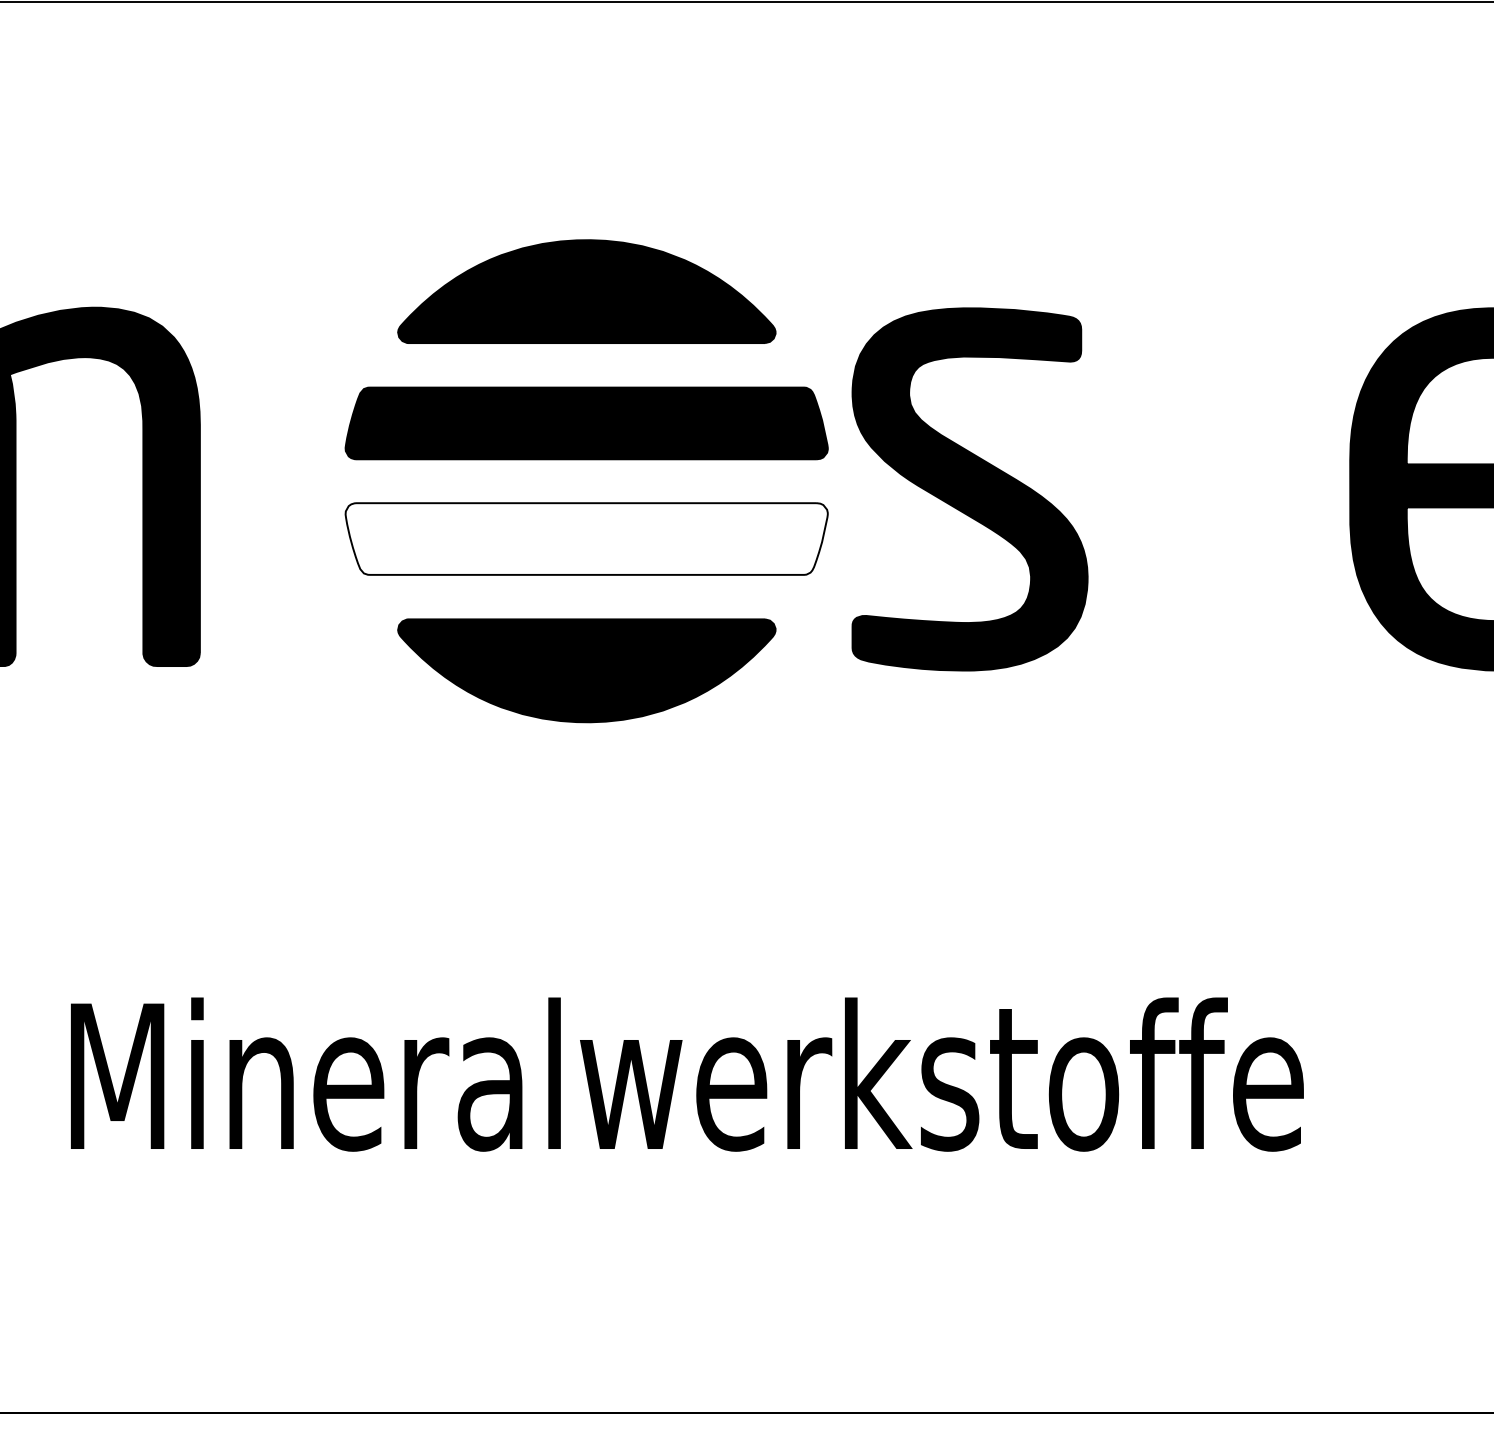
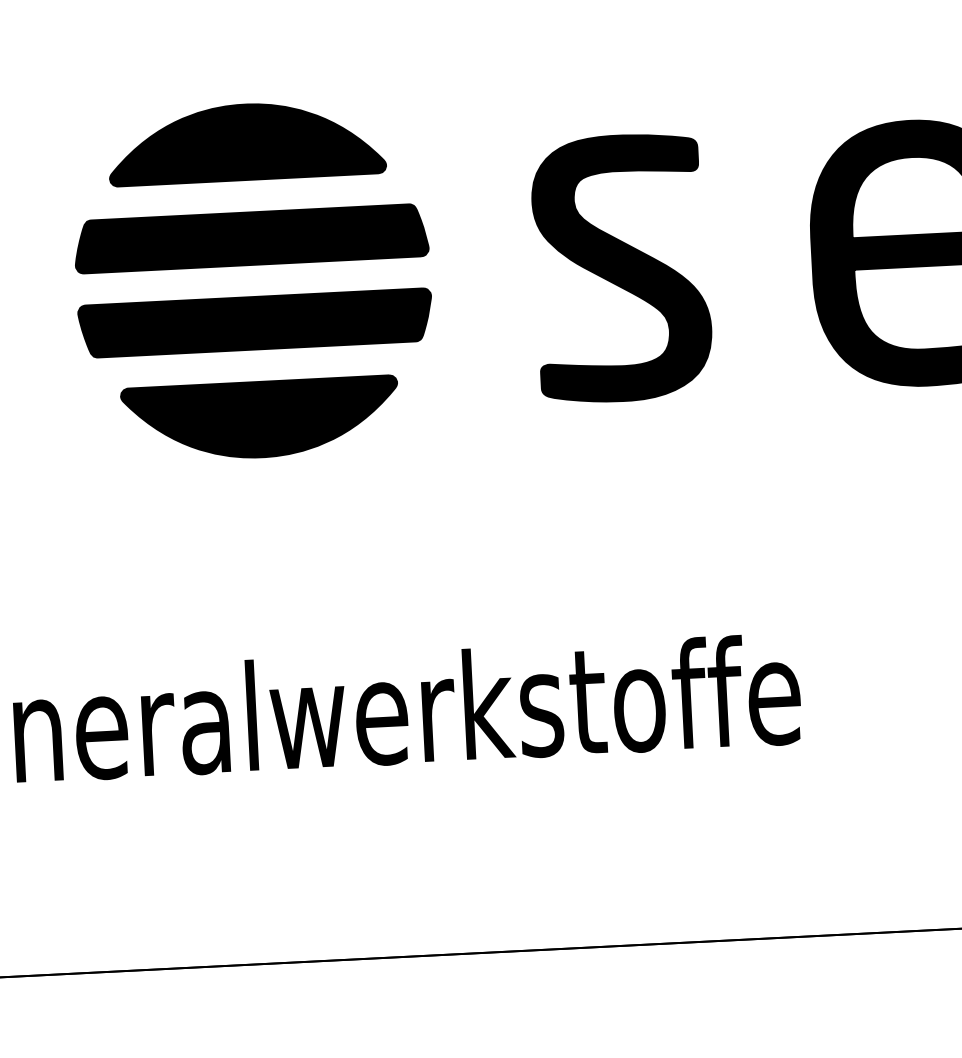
part: (969, 489) -> (621, 268), moved
fill: (586, 538) -> (255, 322), added

